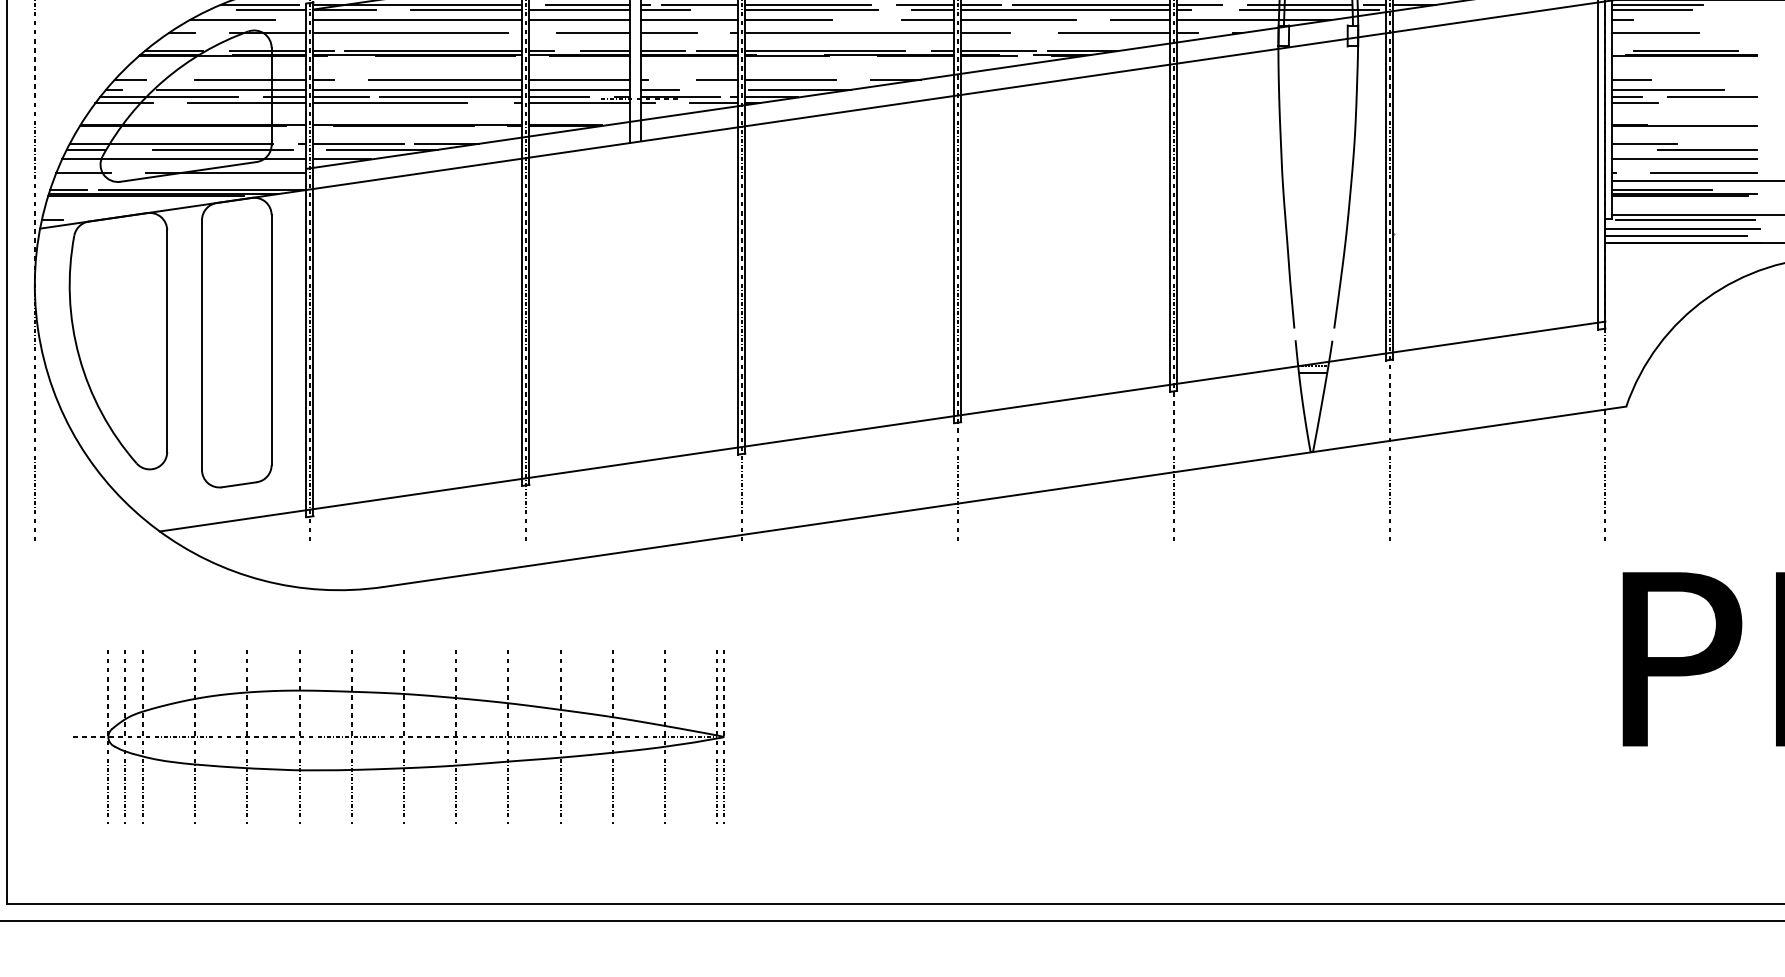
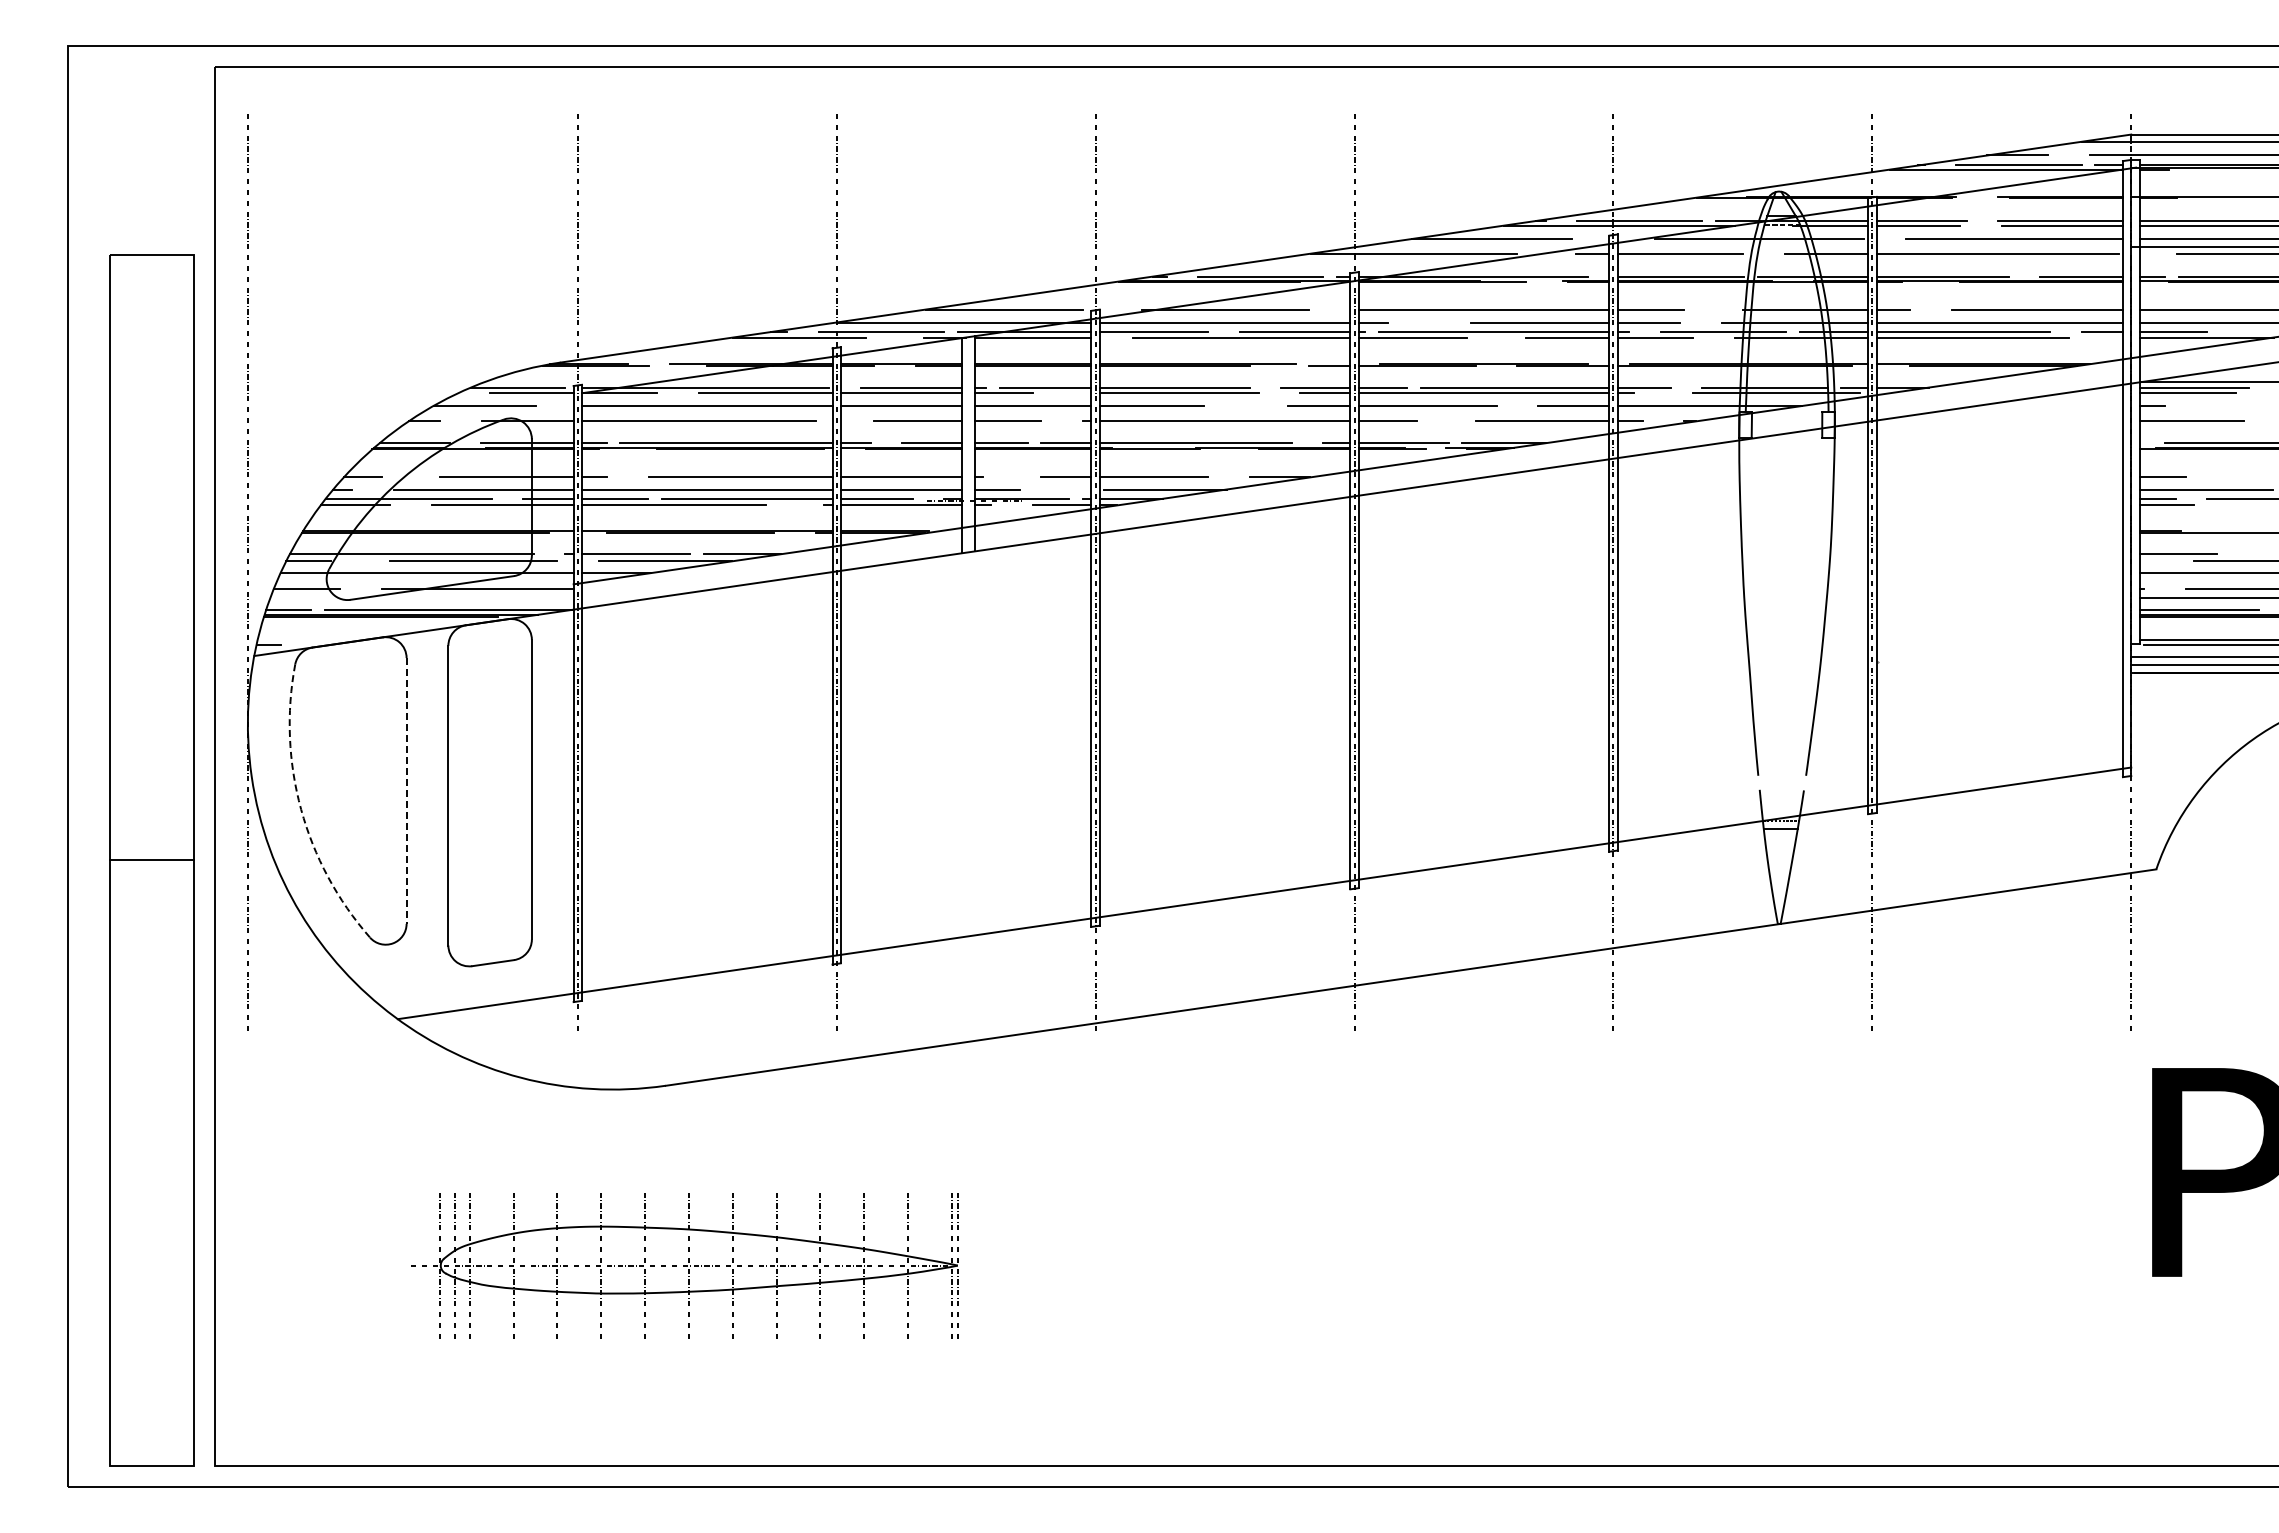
line: (167, 340) -> (406, 790), solid -> dashed
arc: (79, 356) -> (301, 809), solid -> dashed
part: (398, 736) -> (684, 1265), size x0.7

